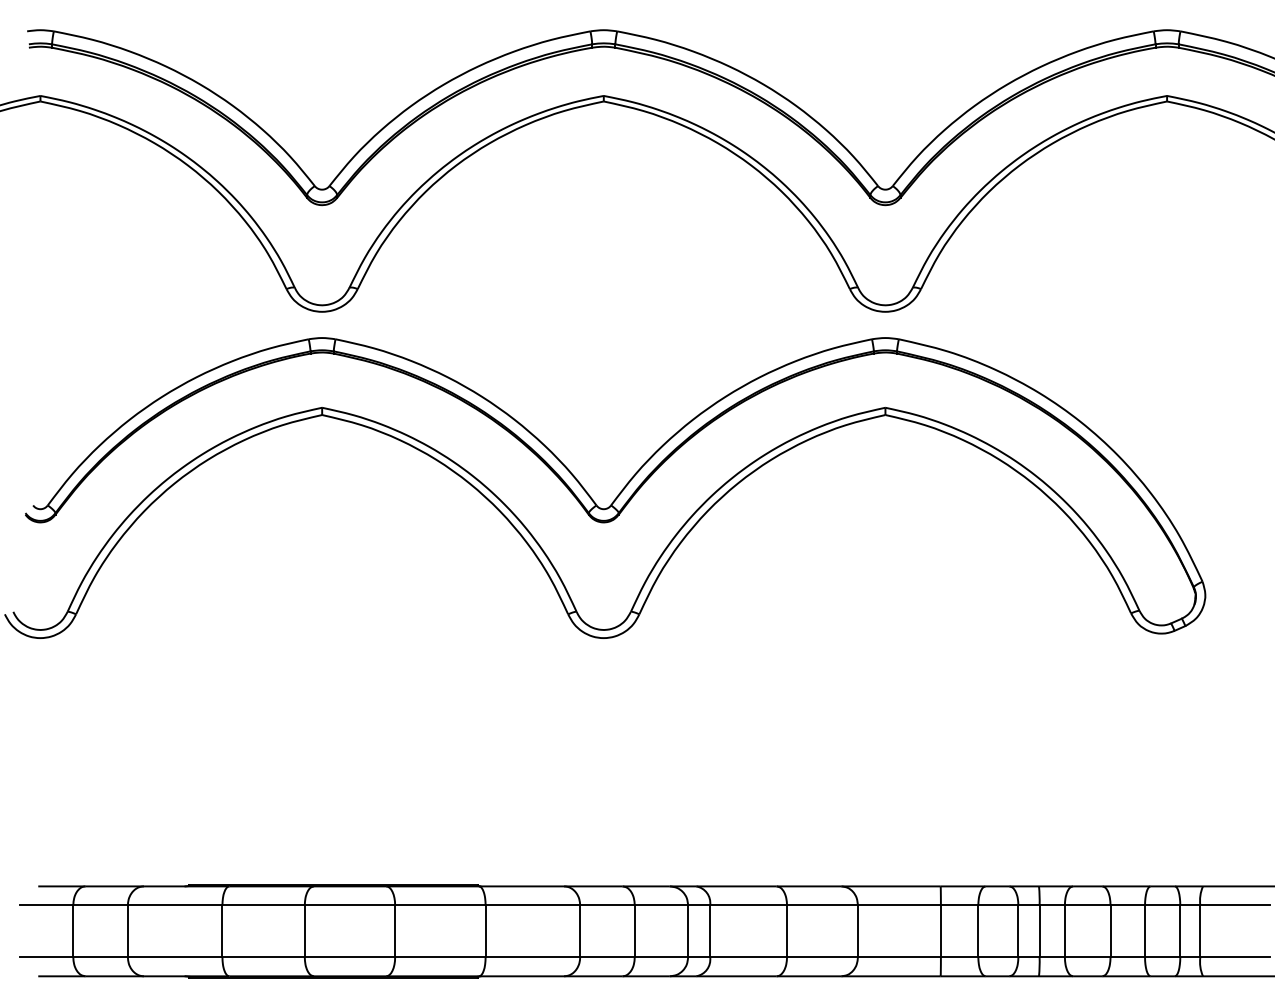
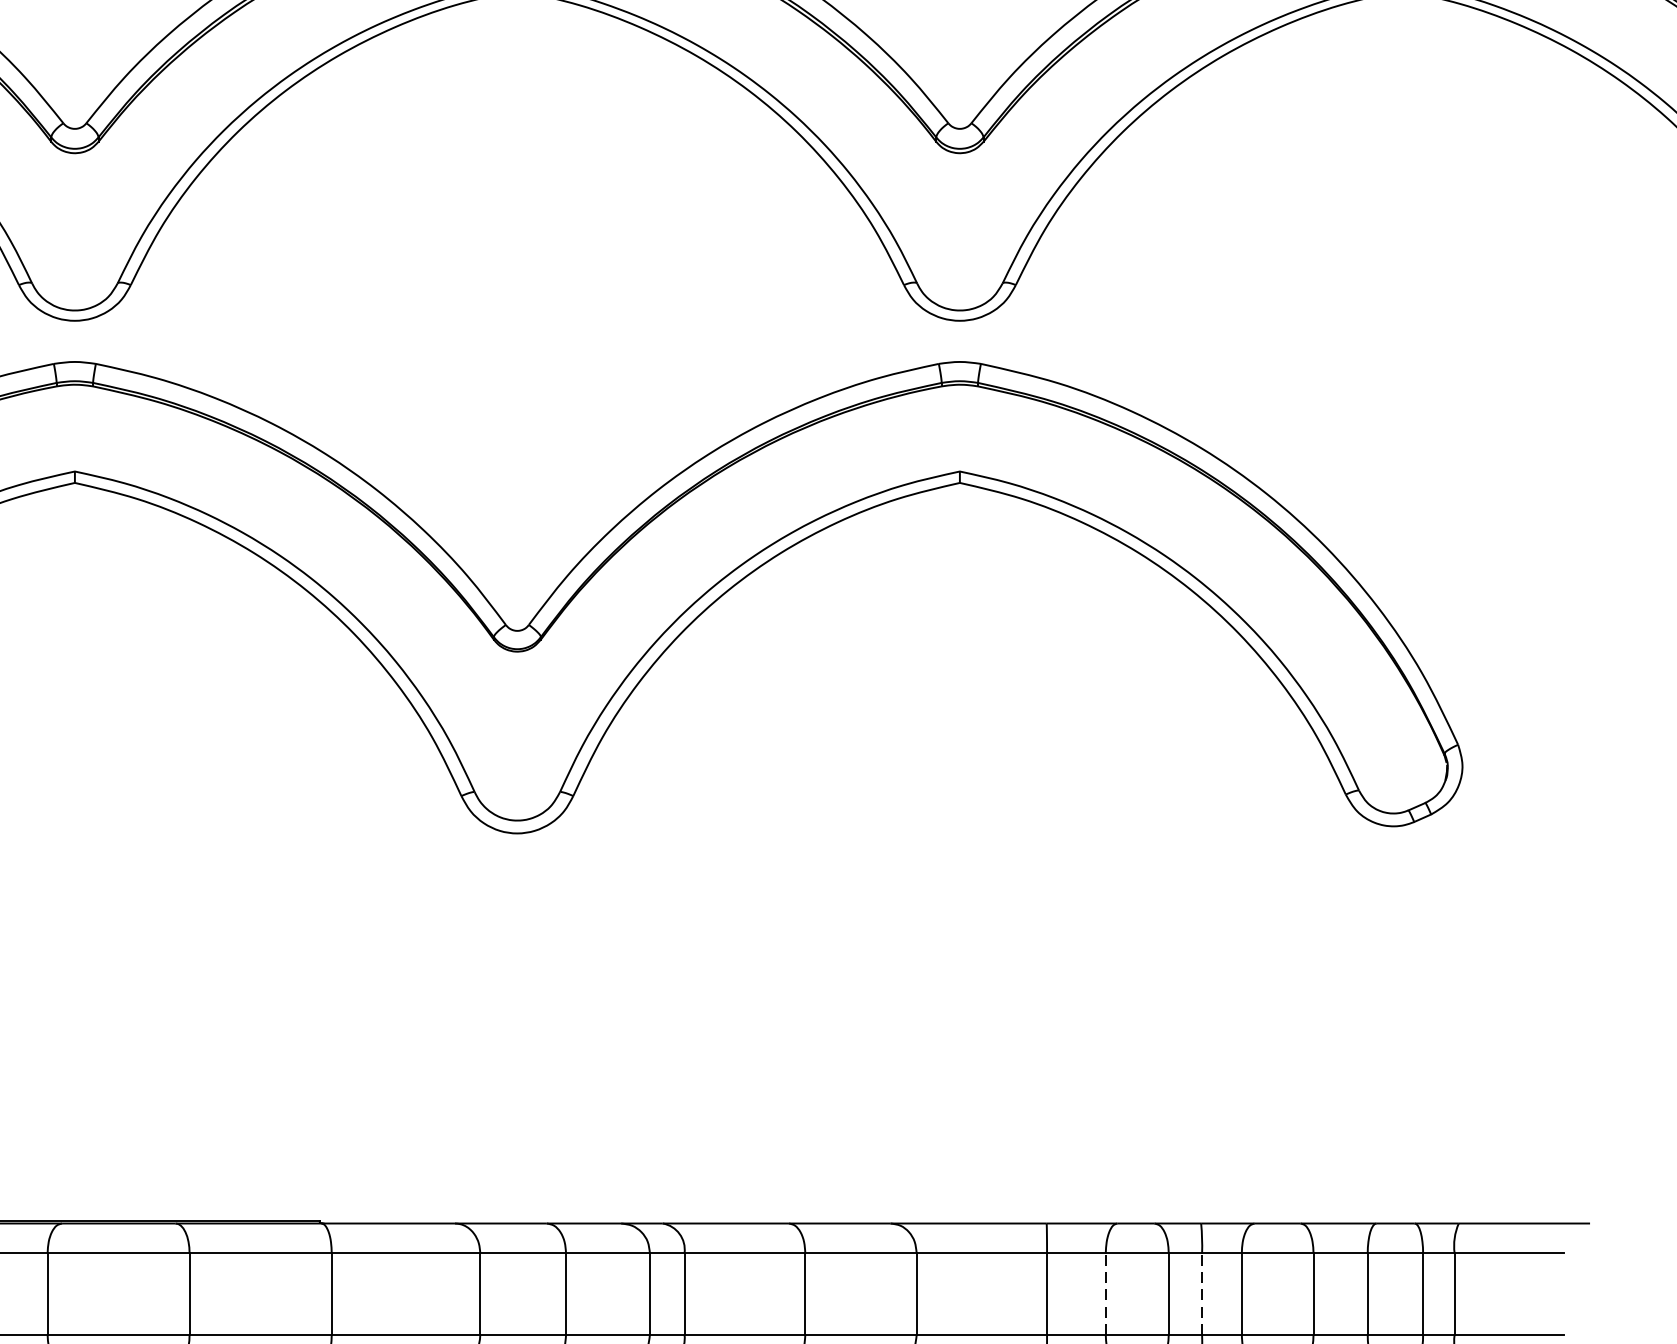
line: (978, 930) -> (1106, 1292), solid -> dashed
line: (1039, 930) -> (1201, 1292), solid -> dashed

